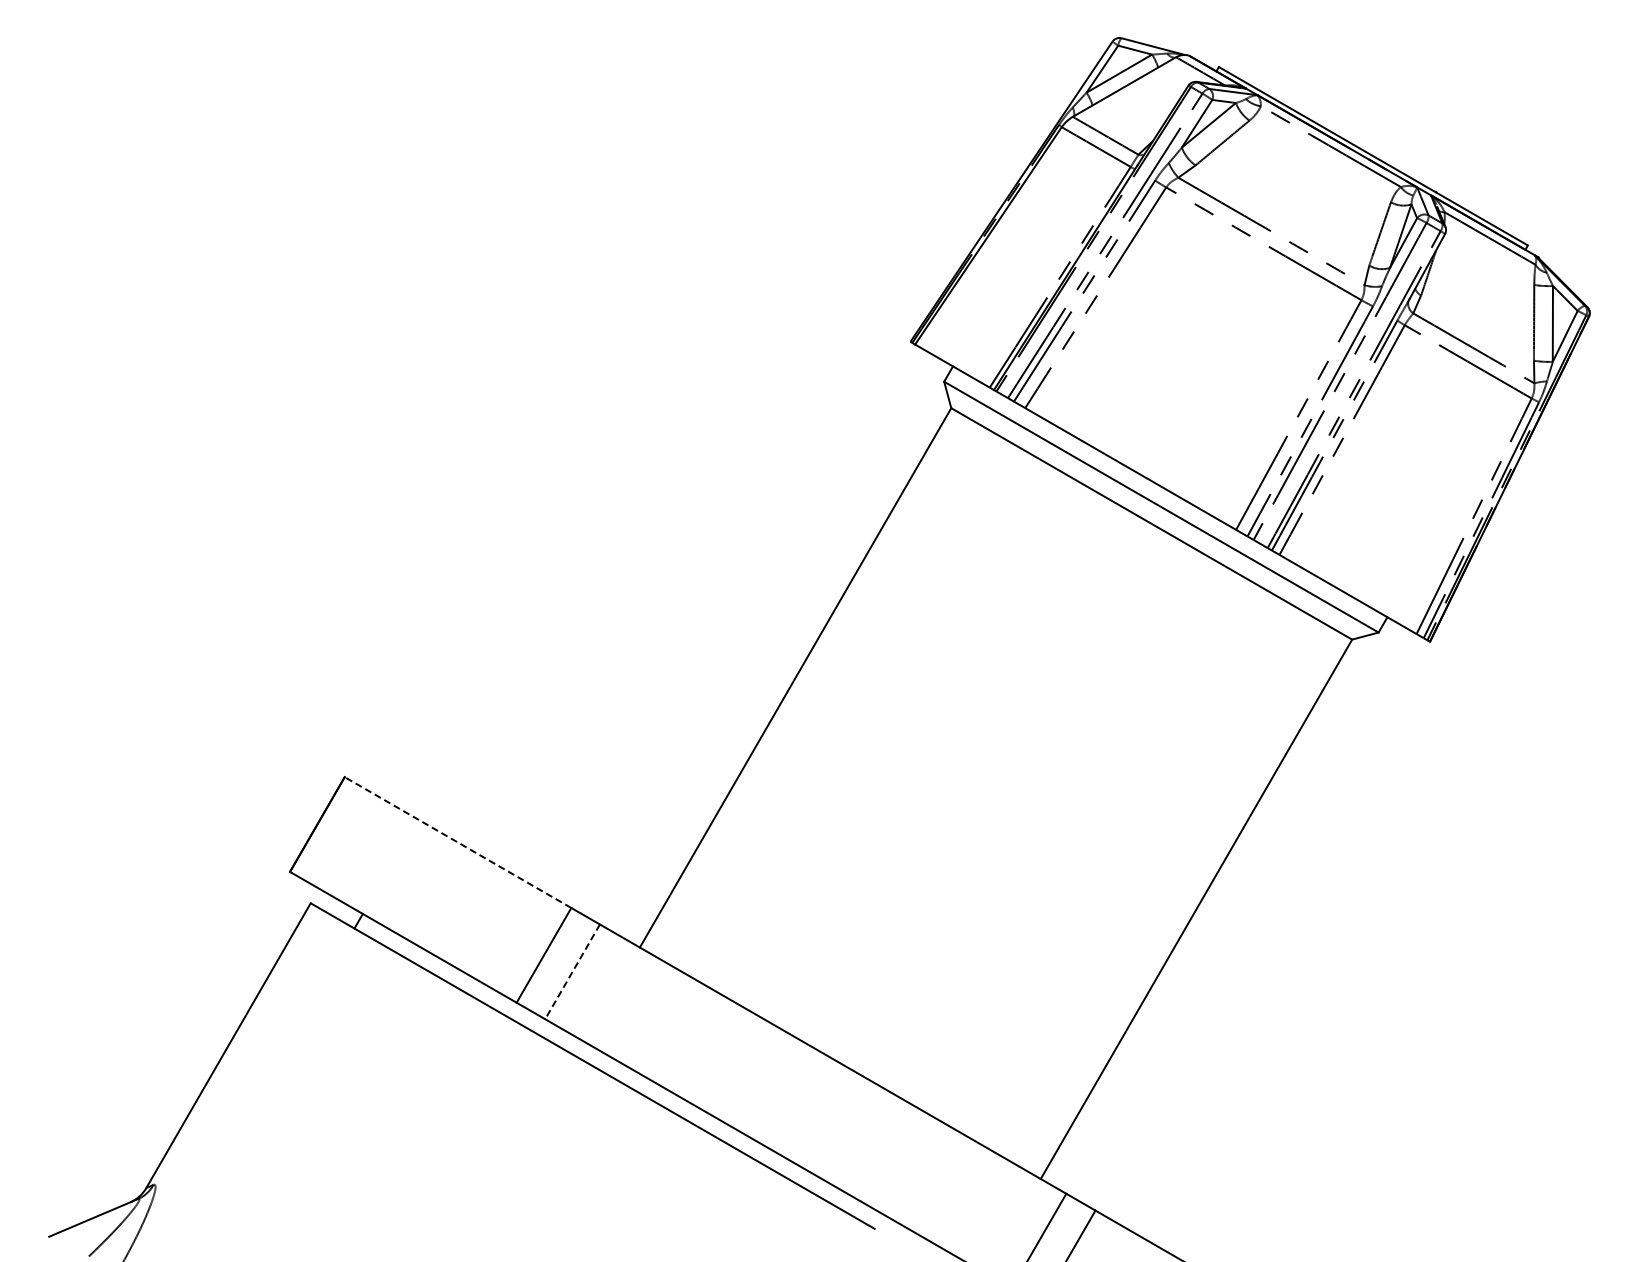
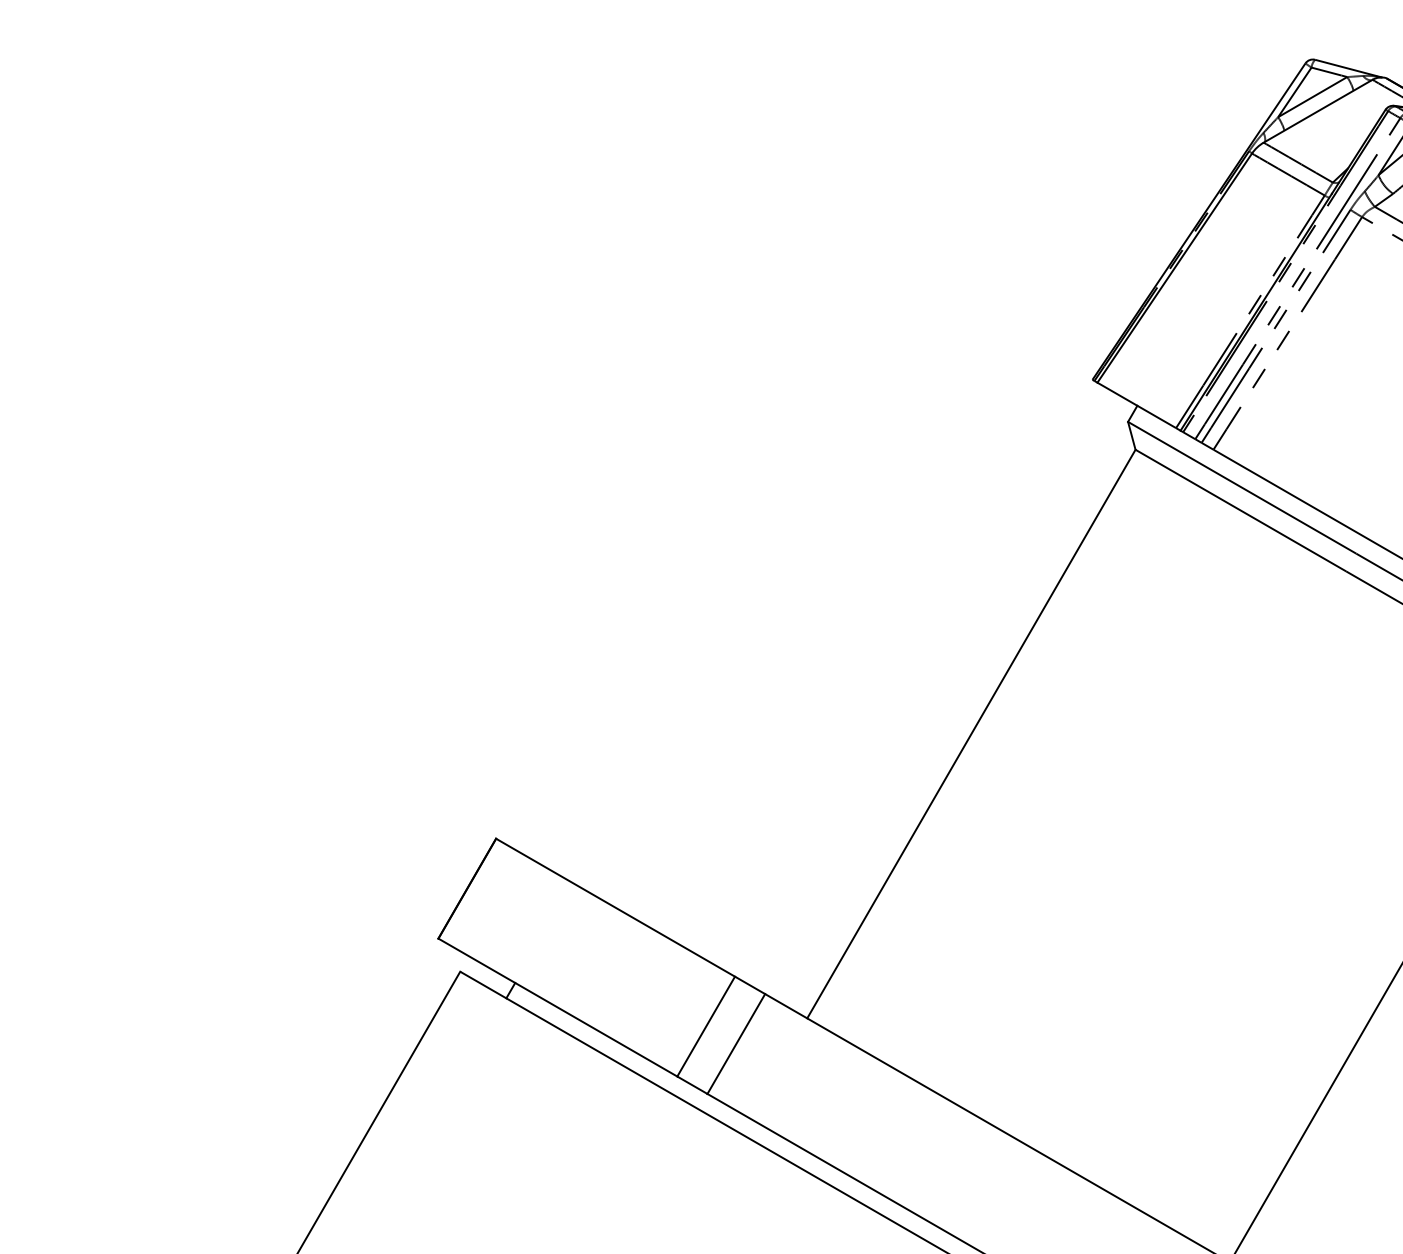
line: (458, 842) -> (616, 907), dashed -> solid
line: (572, 971) -> (736, 1043), dashed -> solid

